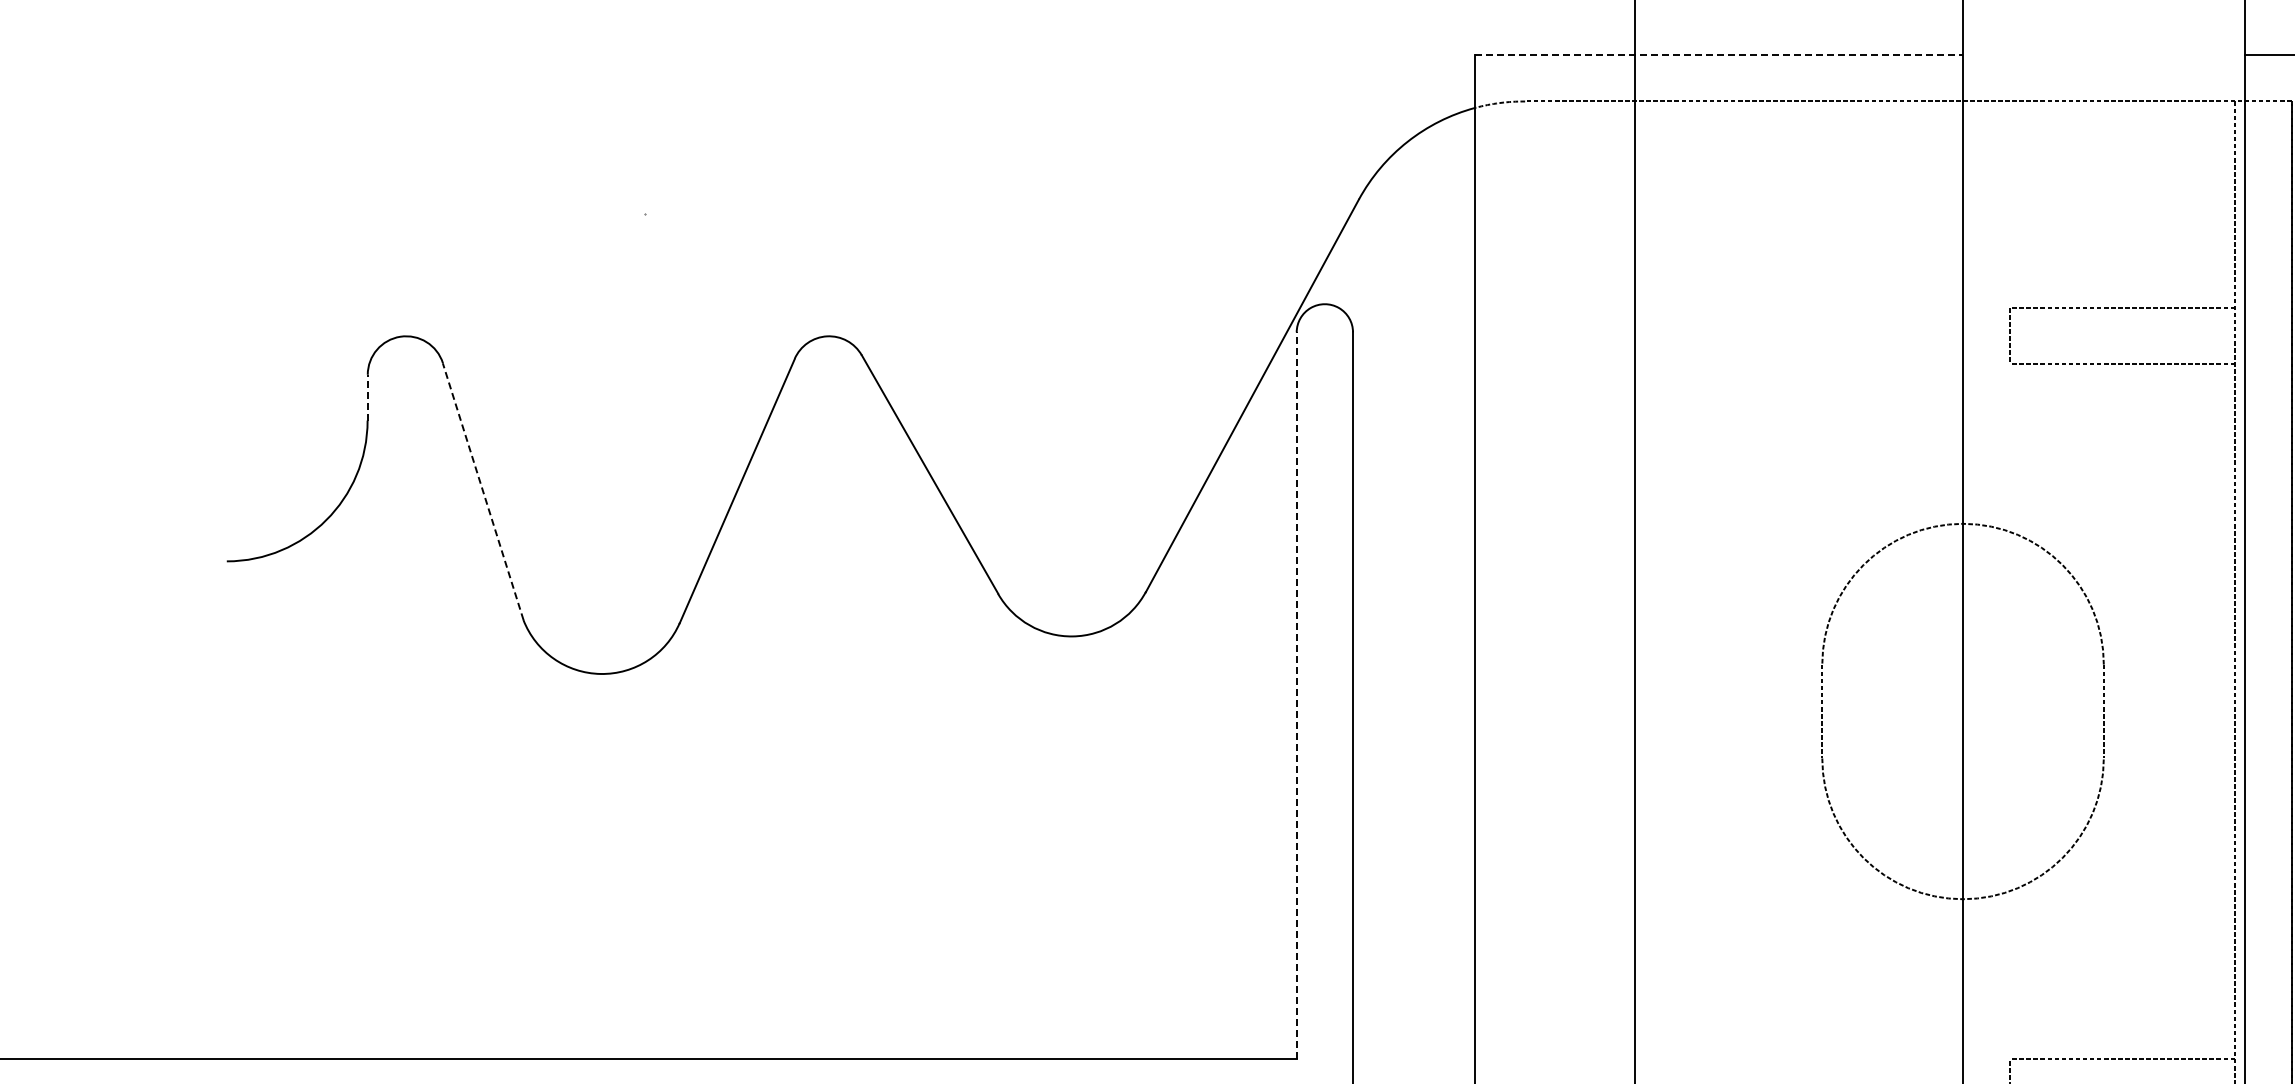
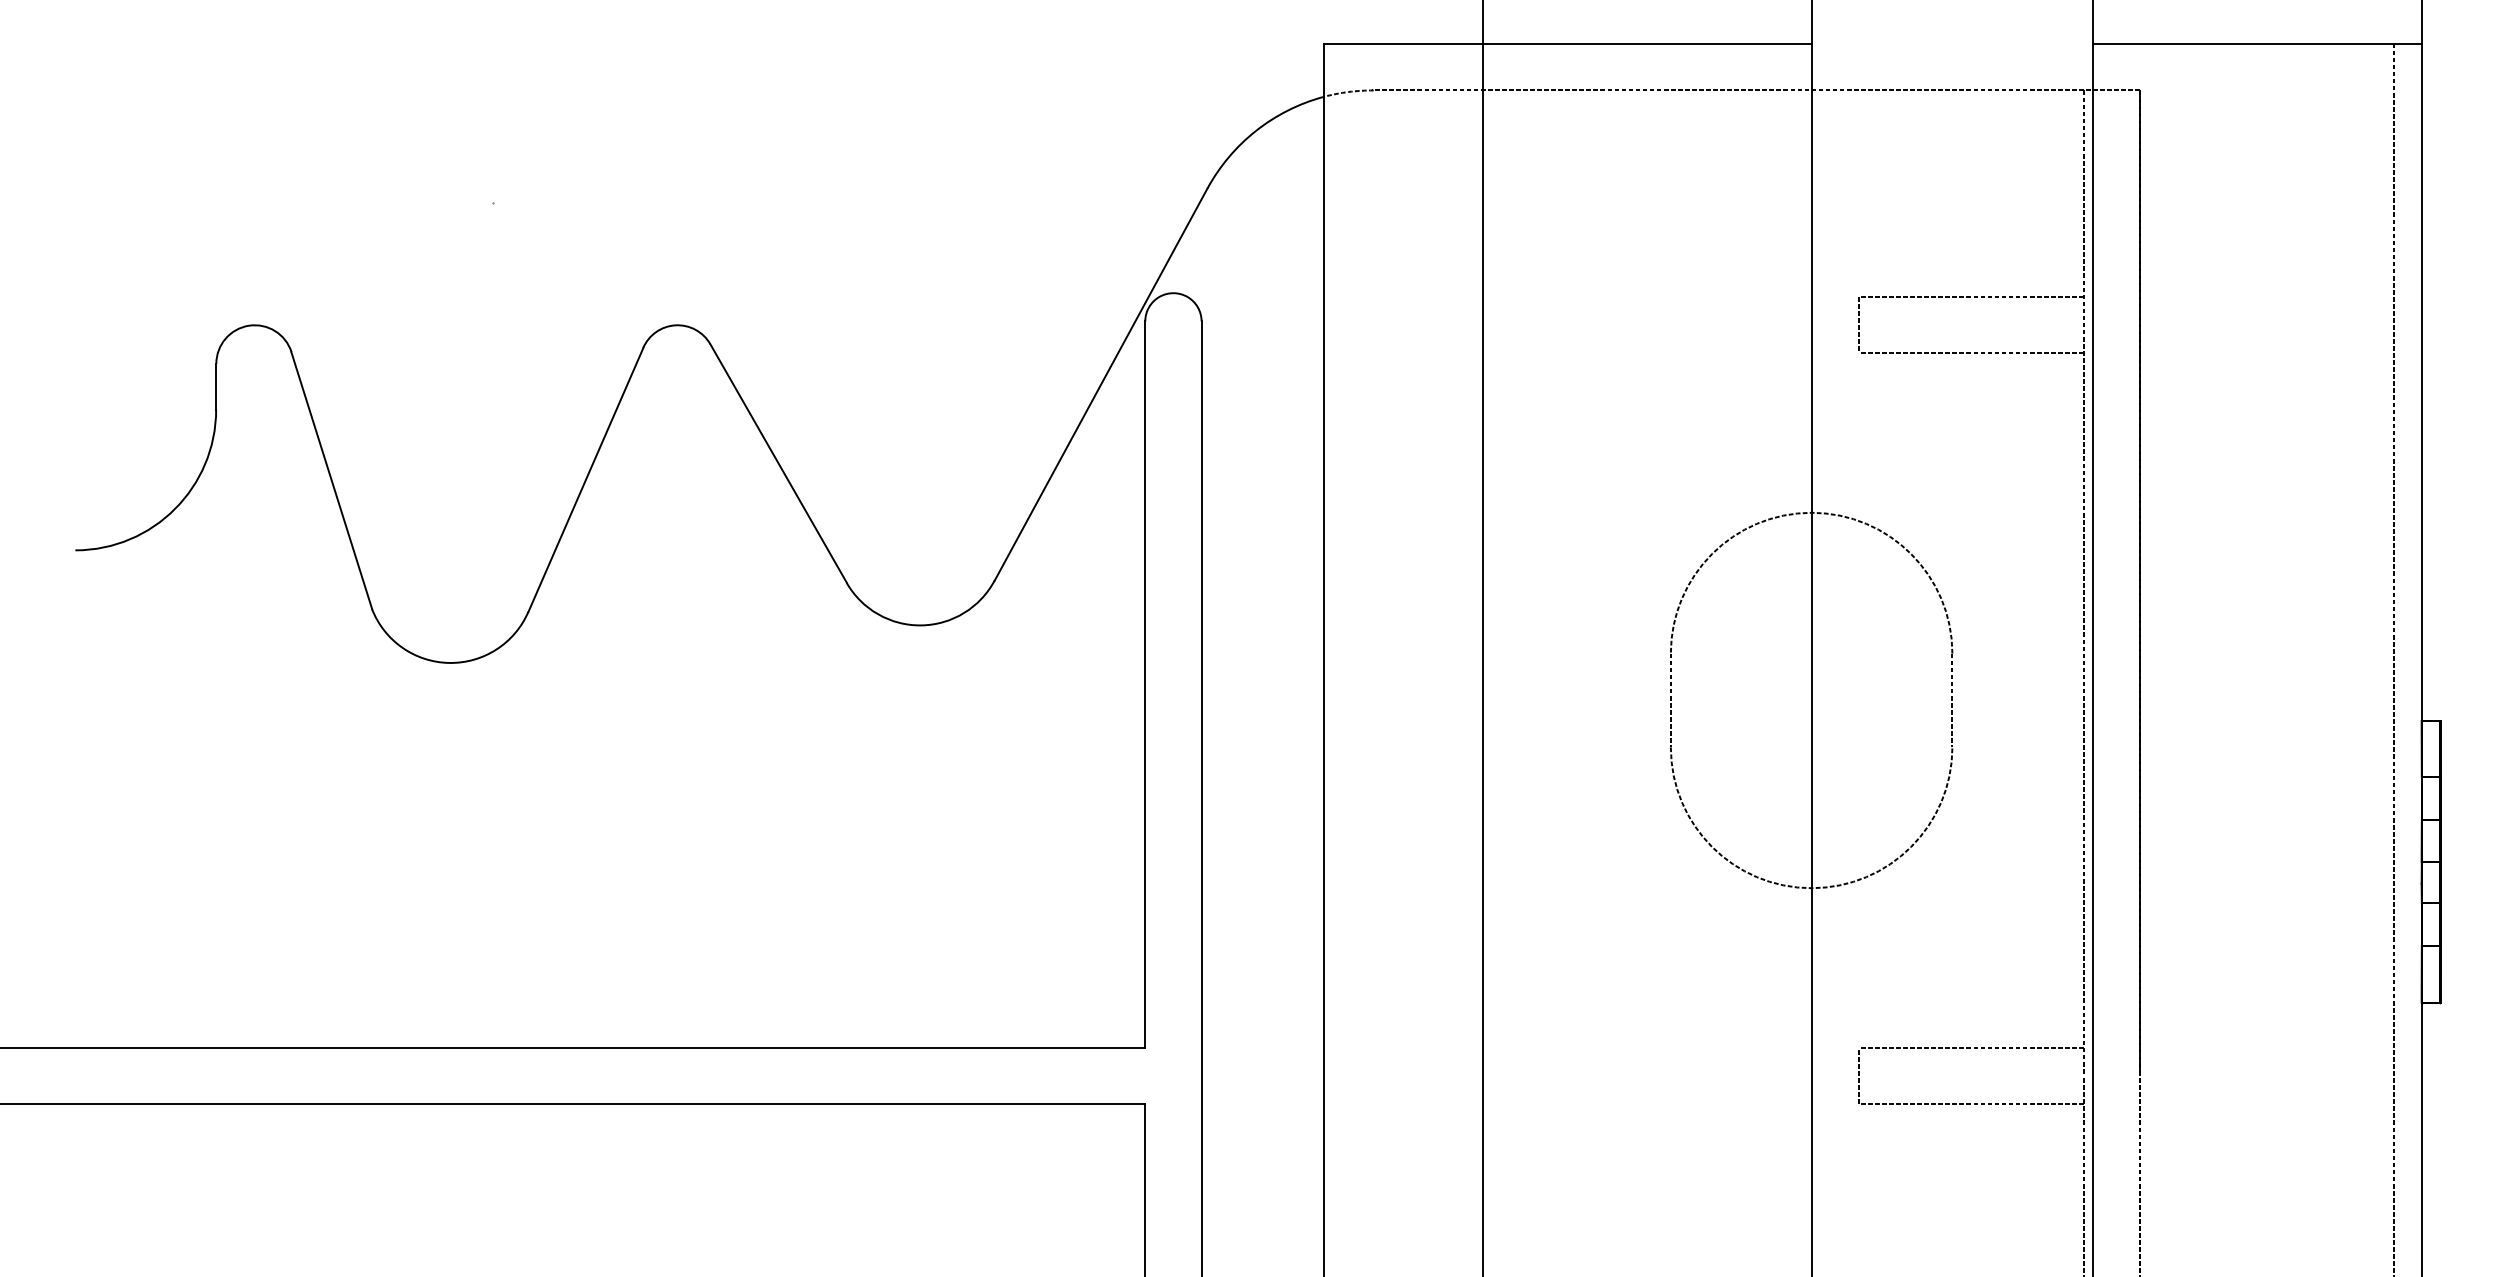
line: (1719, 54) -> (1568, 43), dashed -> solid
line: (367, 397) -> (216, 386), dashed -> solid
line: (482, 491) -> (331, 480), dashed -> solid
line: (1296, 695) -> (1145, 684), dashed -> solid

